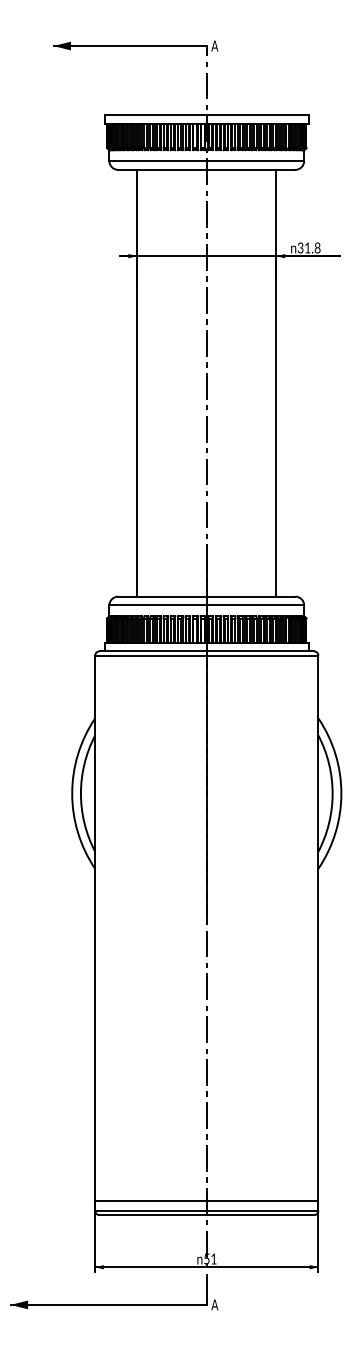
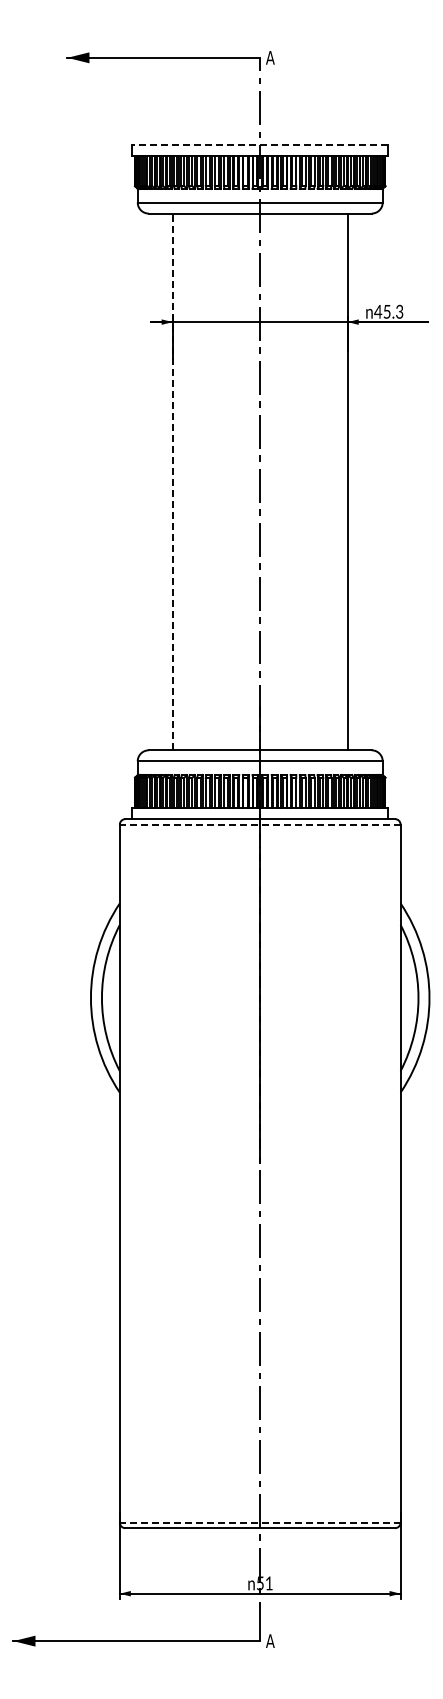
line: (207, 114) -> (260, 144), solid -> dashed
text: (308, 247) -> (388, 311), 31.8 -> 45.3
line: (137, 382) -> (172, 481), solid -> dashed
line: (206, 655) -> (259, 824), solid -> dashed
line: (206, 1201) -> (259, 1510), removed
line: (206, 1210) -> (259, 1522), solid -> dashed

